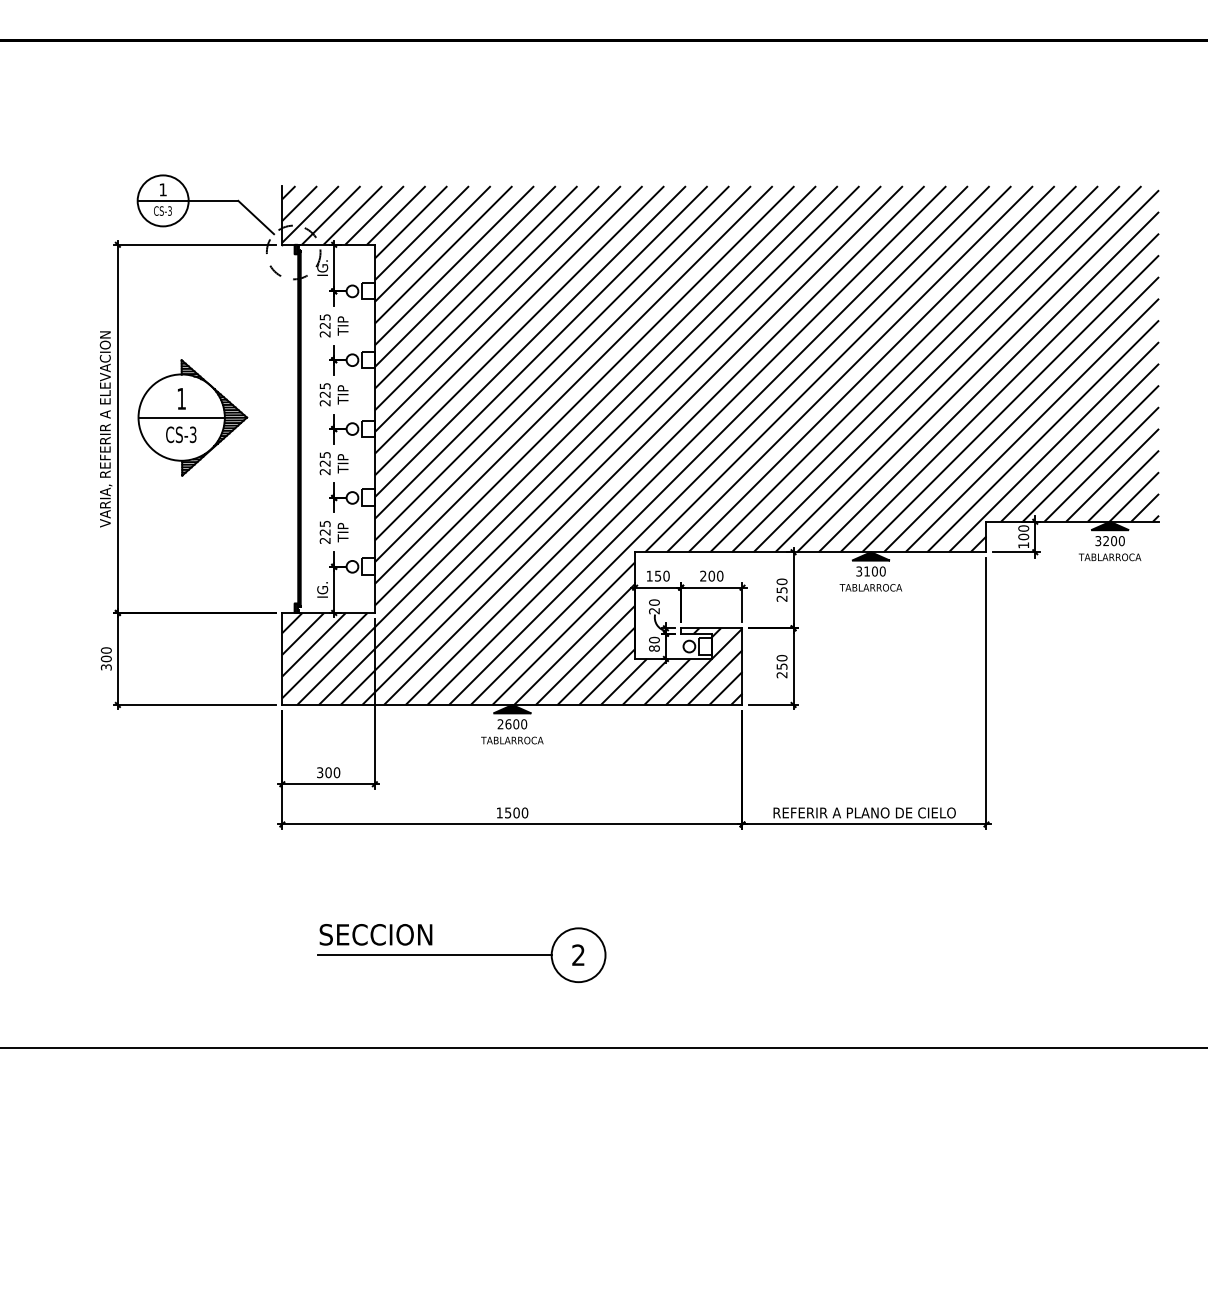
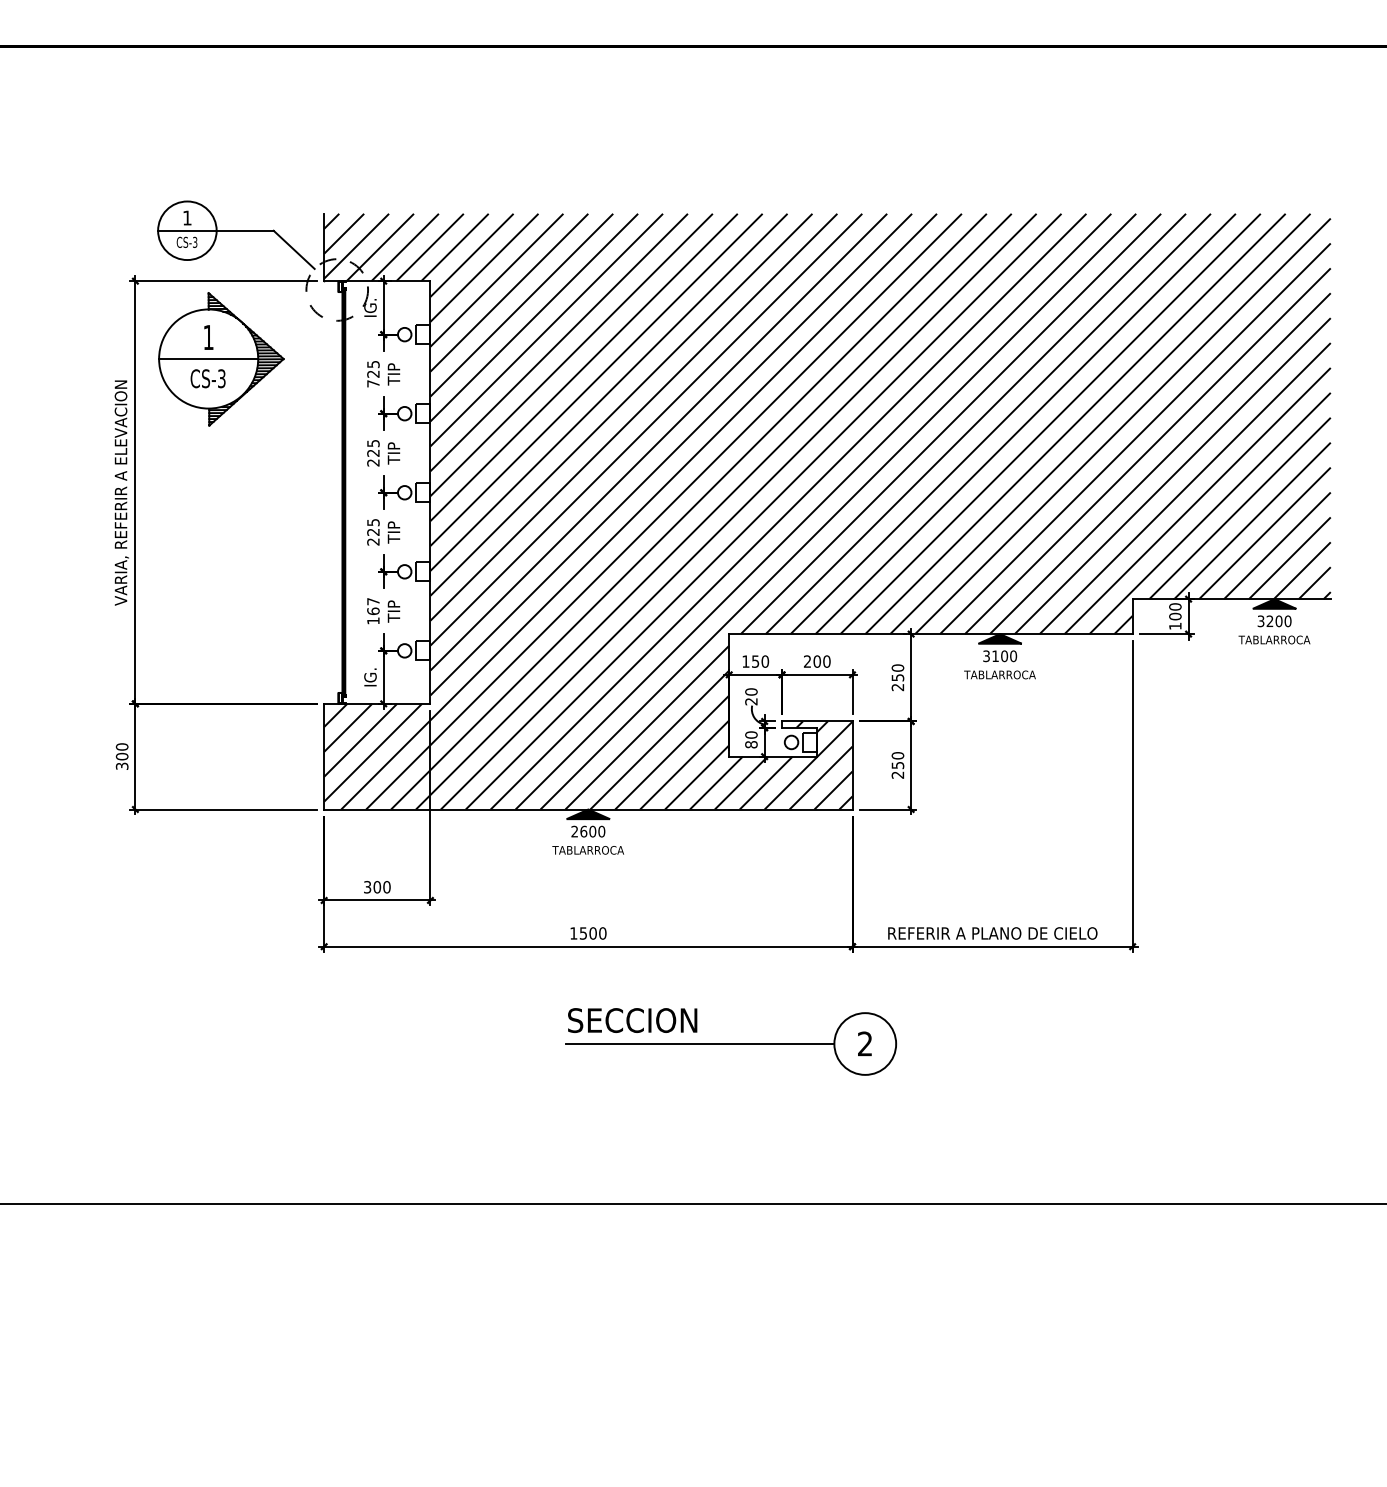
text: (324, 334) -> (372, 384), 225 -> 725
part: (192, 417) -> (221, 358), moved
text: (324, 532) -> (372, 611), 225 -> 167
part: (461, 954) -> (730, 1043), moved

